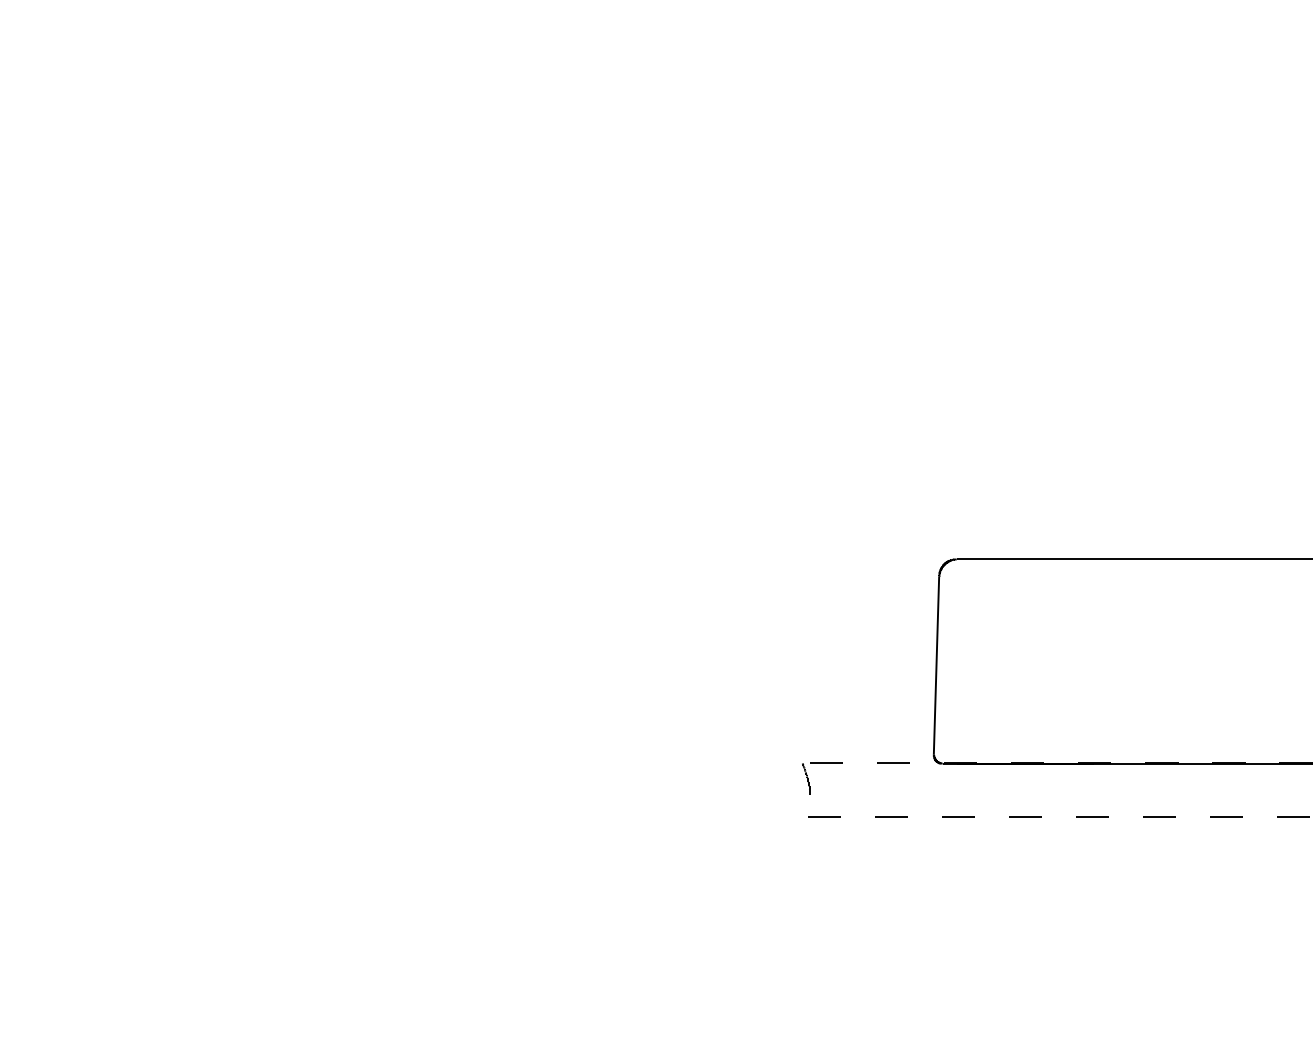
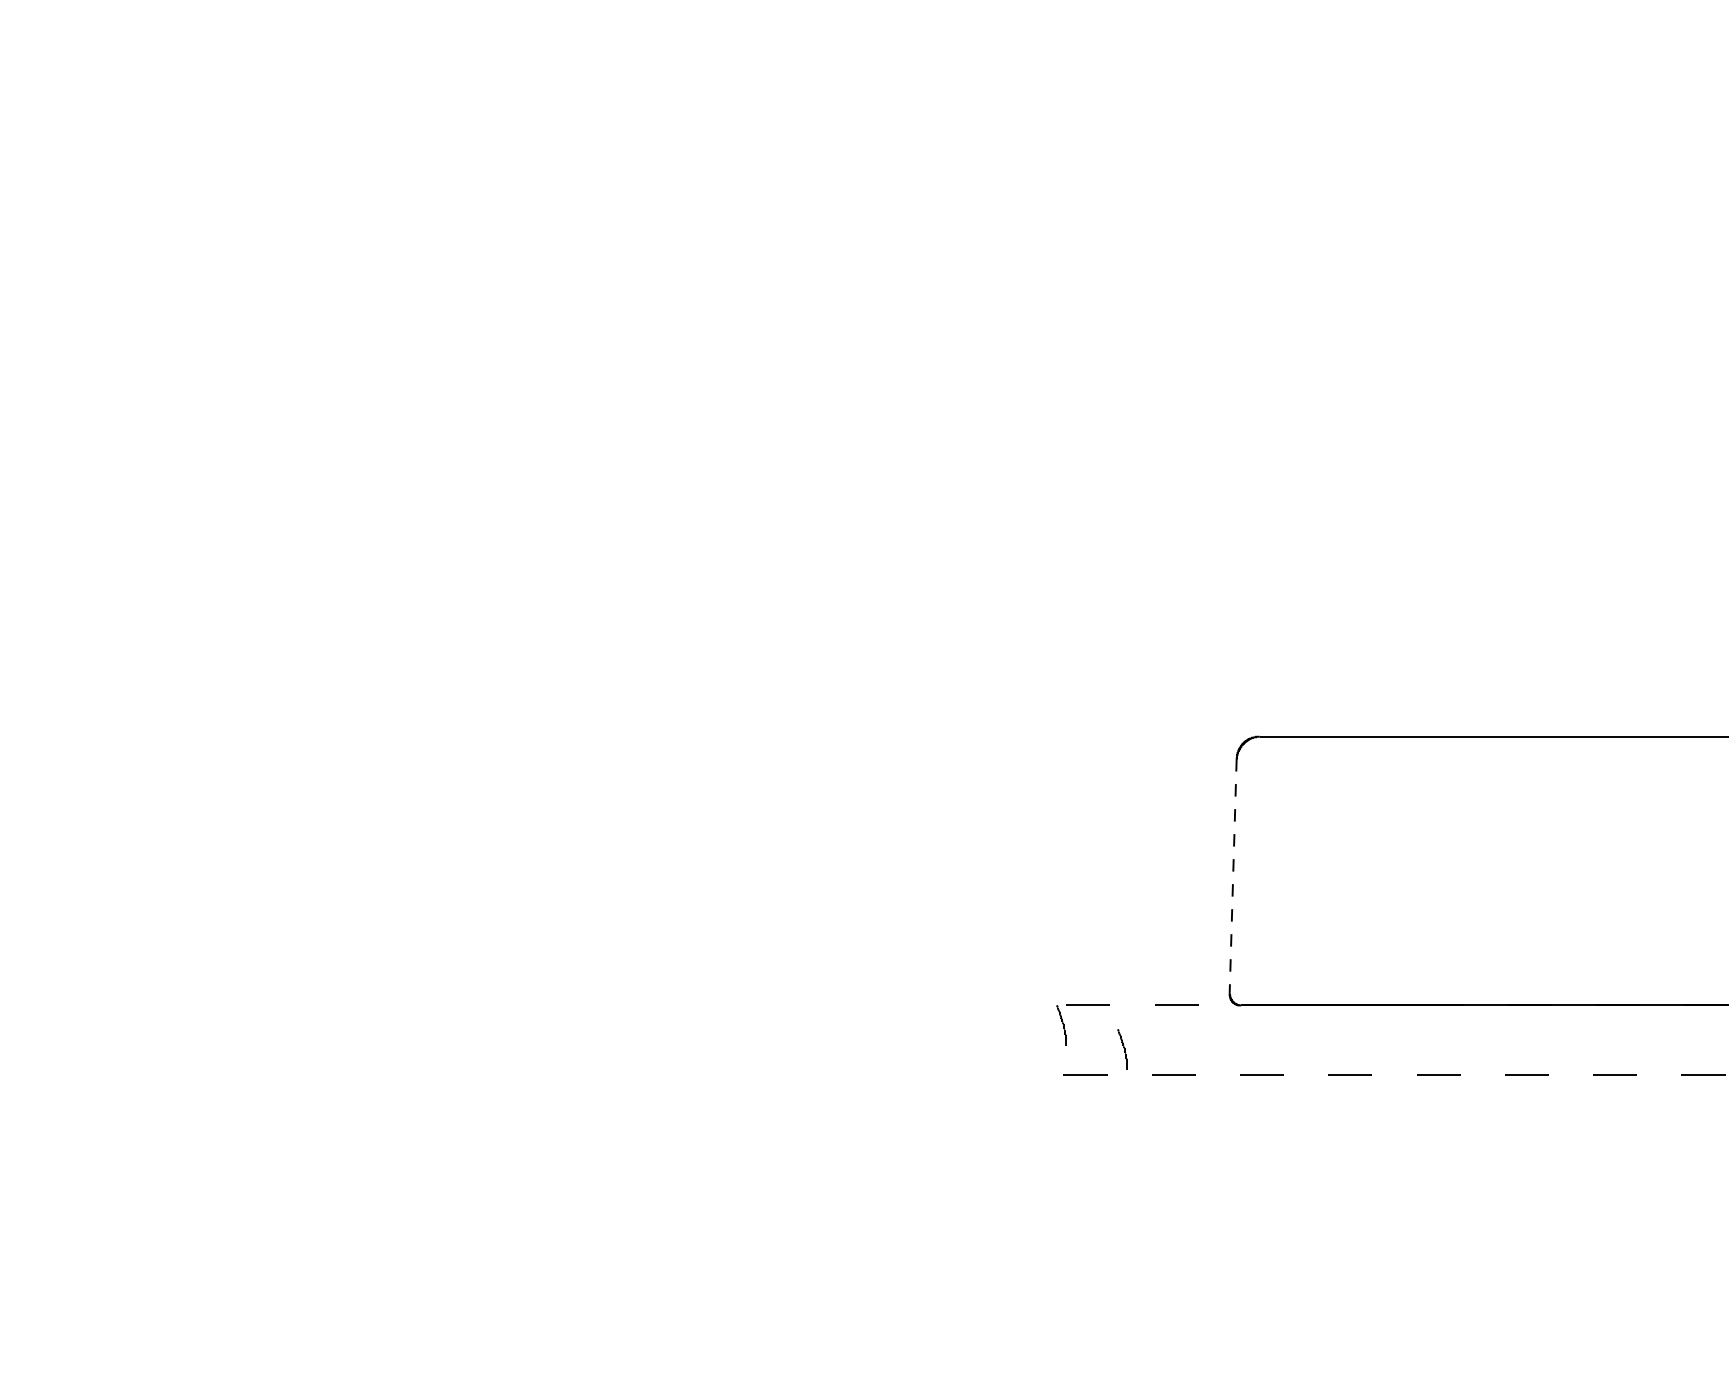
line: (936, 665) -> (1233, 876), solid -> dashed
curve: (853, 796) -> (1123, 1048), added

